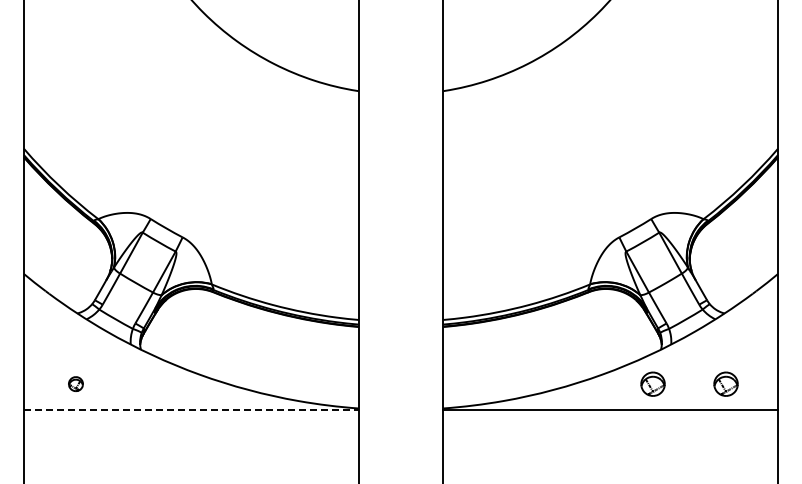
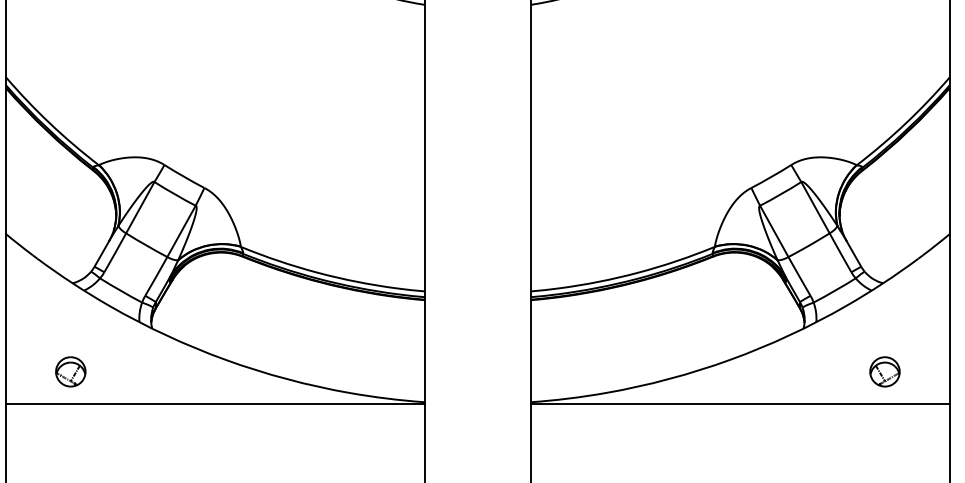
part: (75, 383) -> (70, 370), size x1.67
part: (652, 383) -> (792, 370), removed
line: (191, 409) -> (215, 403), dashed -> solid

